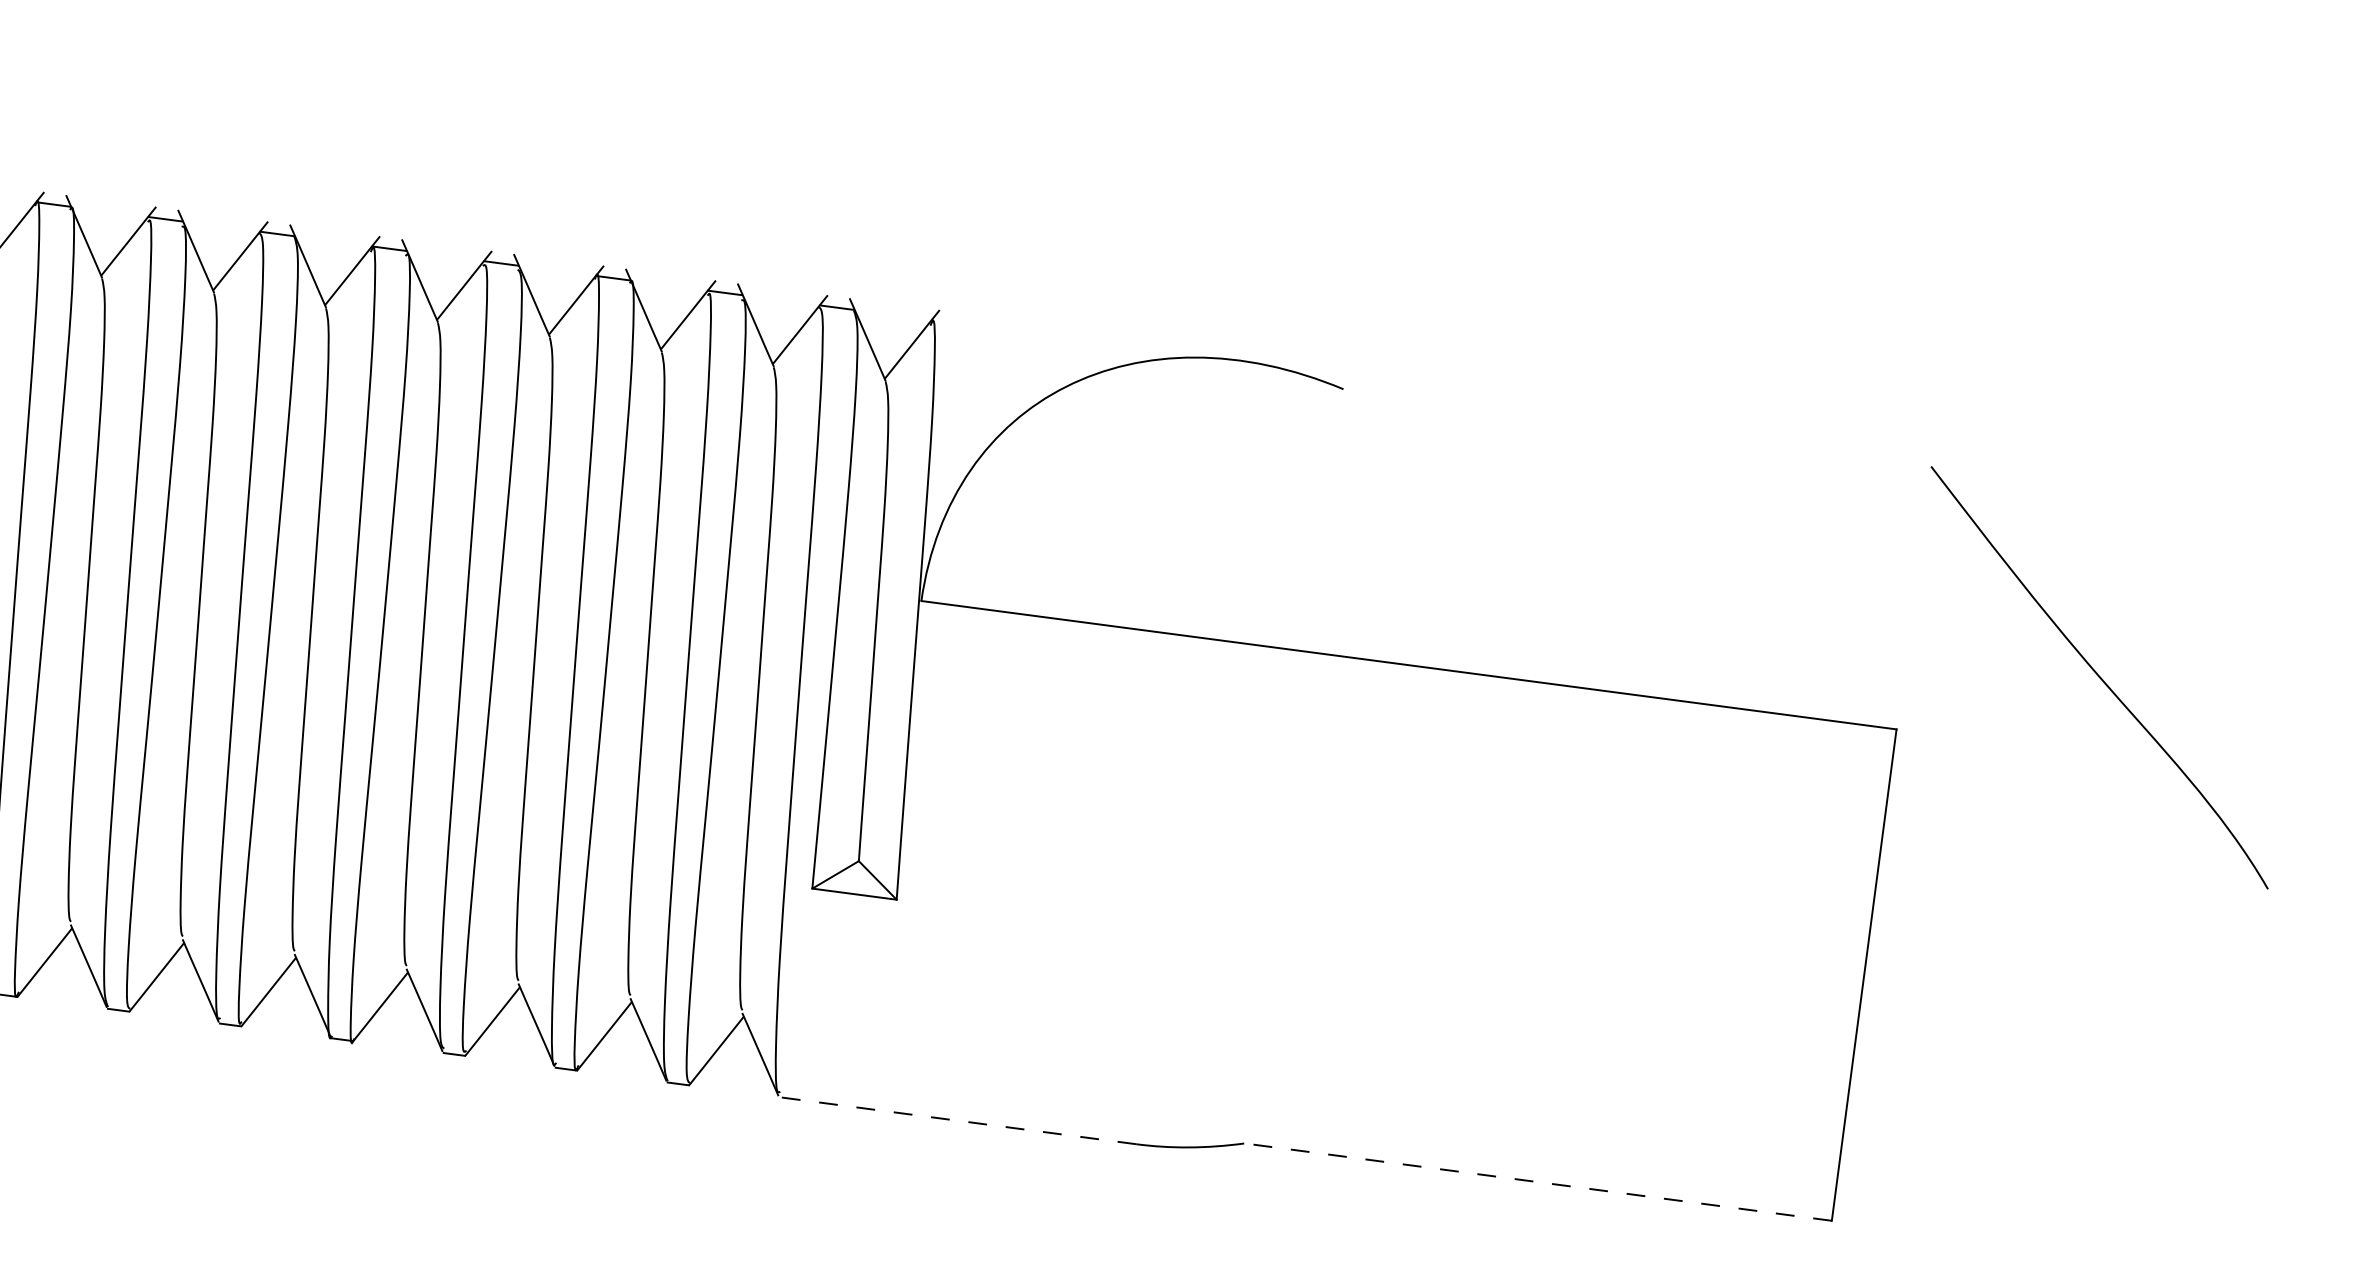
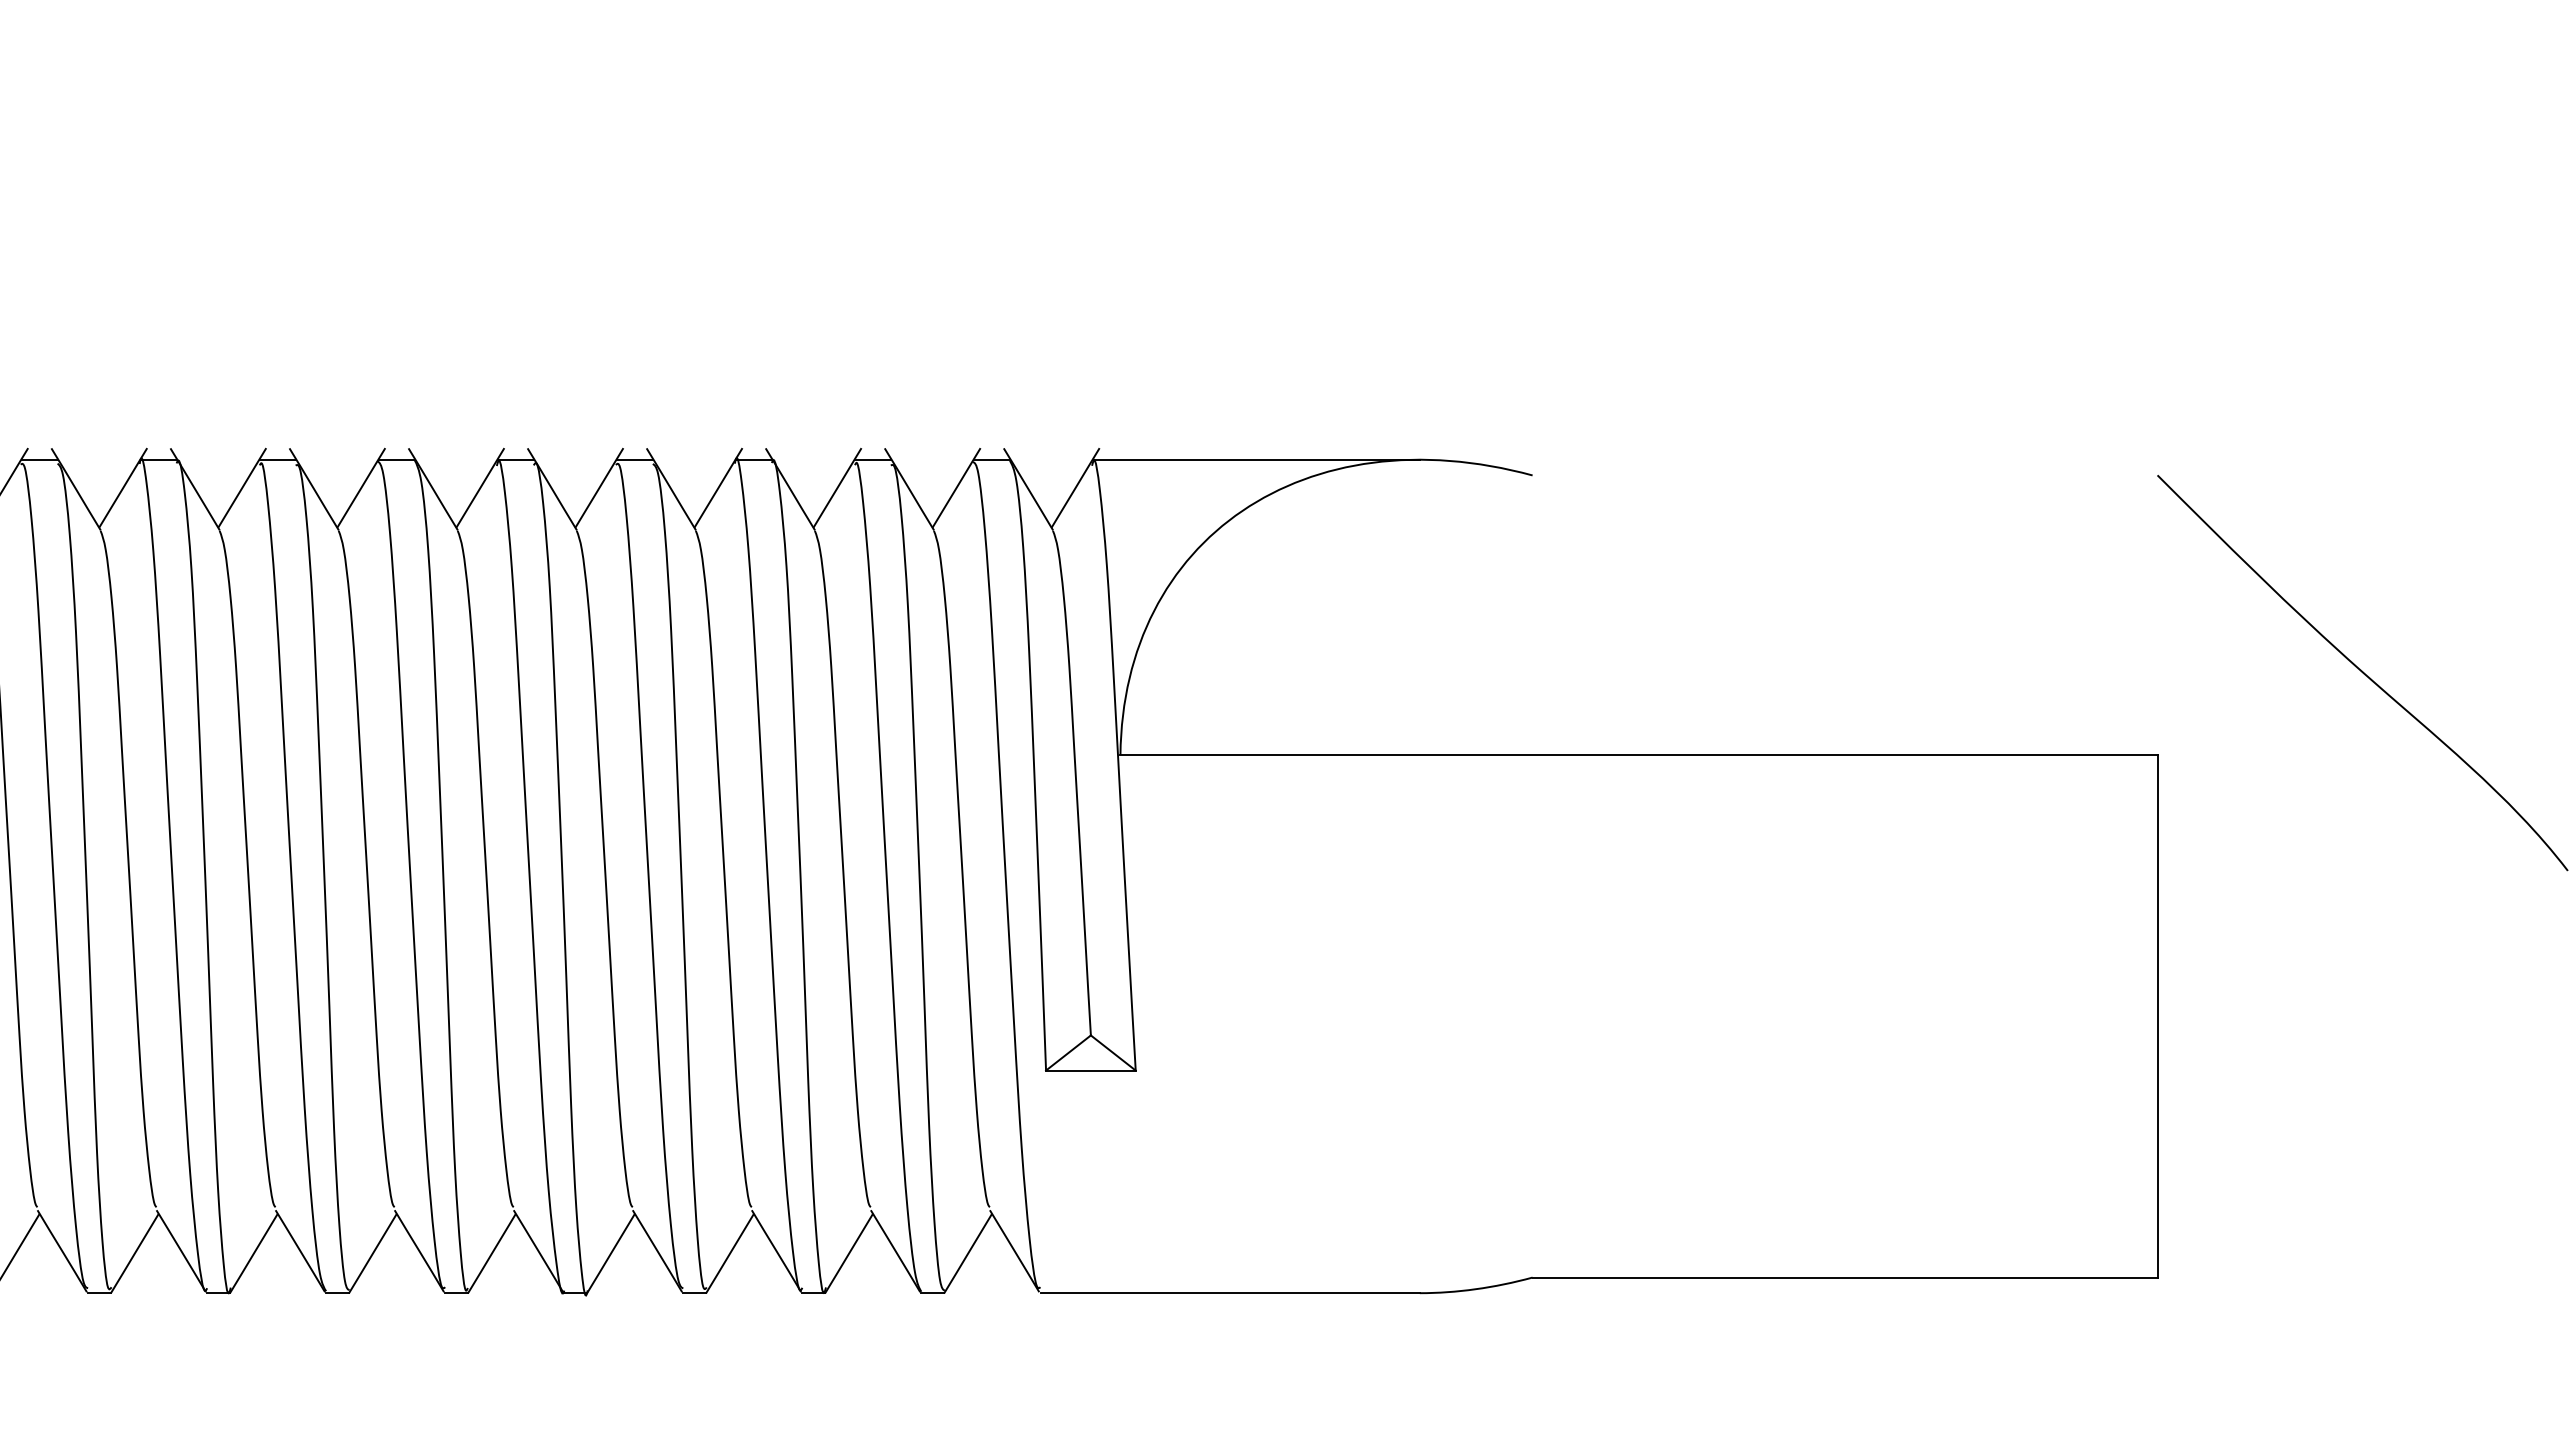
line: (1085, 340) -> (1256, 459), added
line: (958, 1121) -> (1230, 1293), dashed -> solid
line: (1537, 1182) -> (1844, 1277), dashed -> solid

